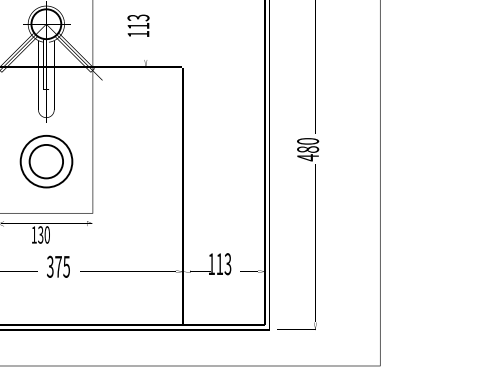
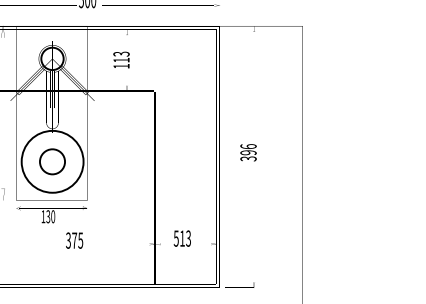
text: (308, 149) -> (248, 152), 480 -> 396
circle: (46, 161) -> (52, 161), size x1.6
text: (210, 264) -> (175, 238), 113 -> 513
text: (58, 266) -> (74, 240), moved

